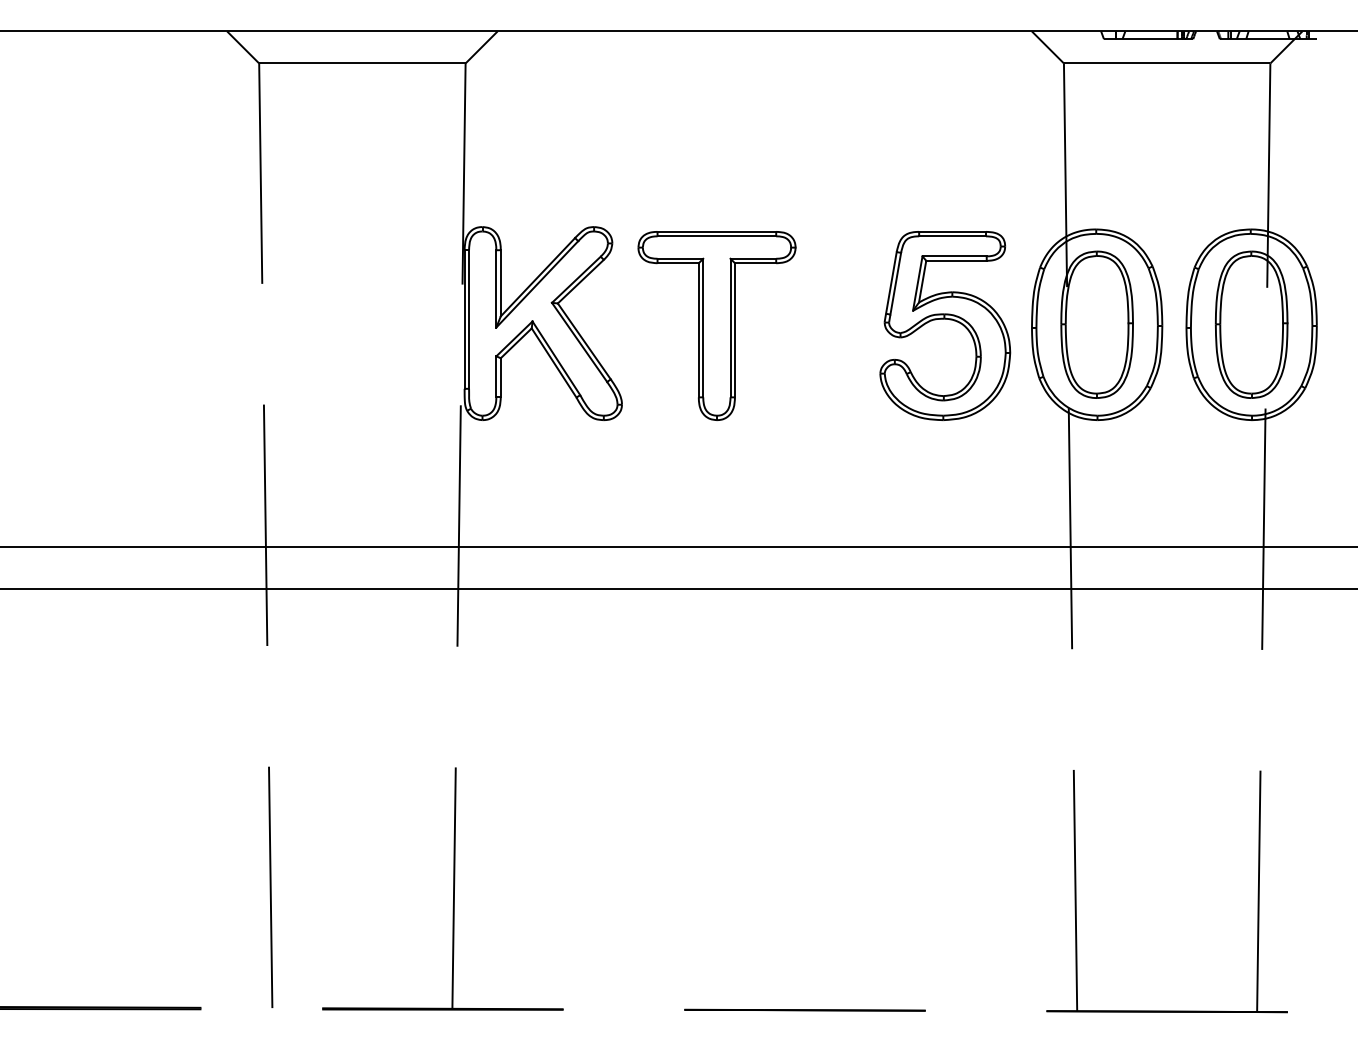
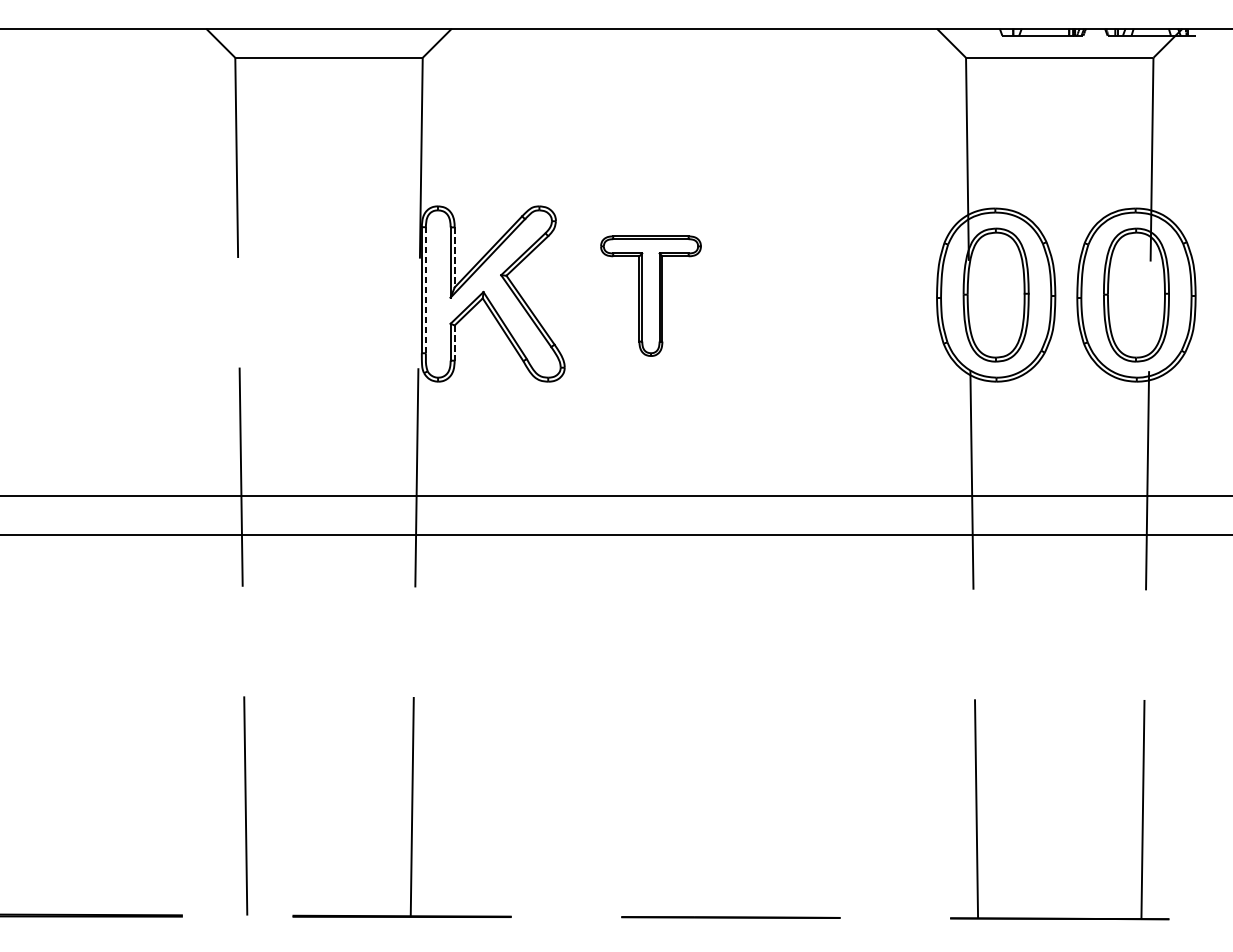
line: (500, 283) -> (454, 257), solid -> dashed
line: (469, 318) -> (426, 289), solid -> dashed
part: (716, 325) -> (650, 295), size x0.7
part: (945, 325) -> (858, 295), removed
line: (500, 378) -> (454, 343), solid -> dashed

